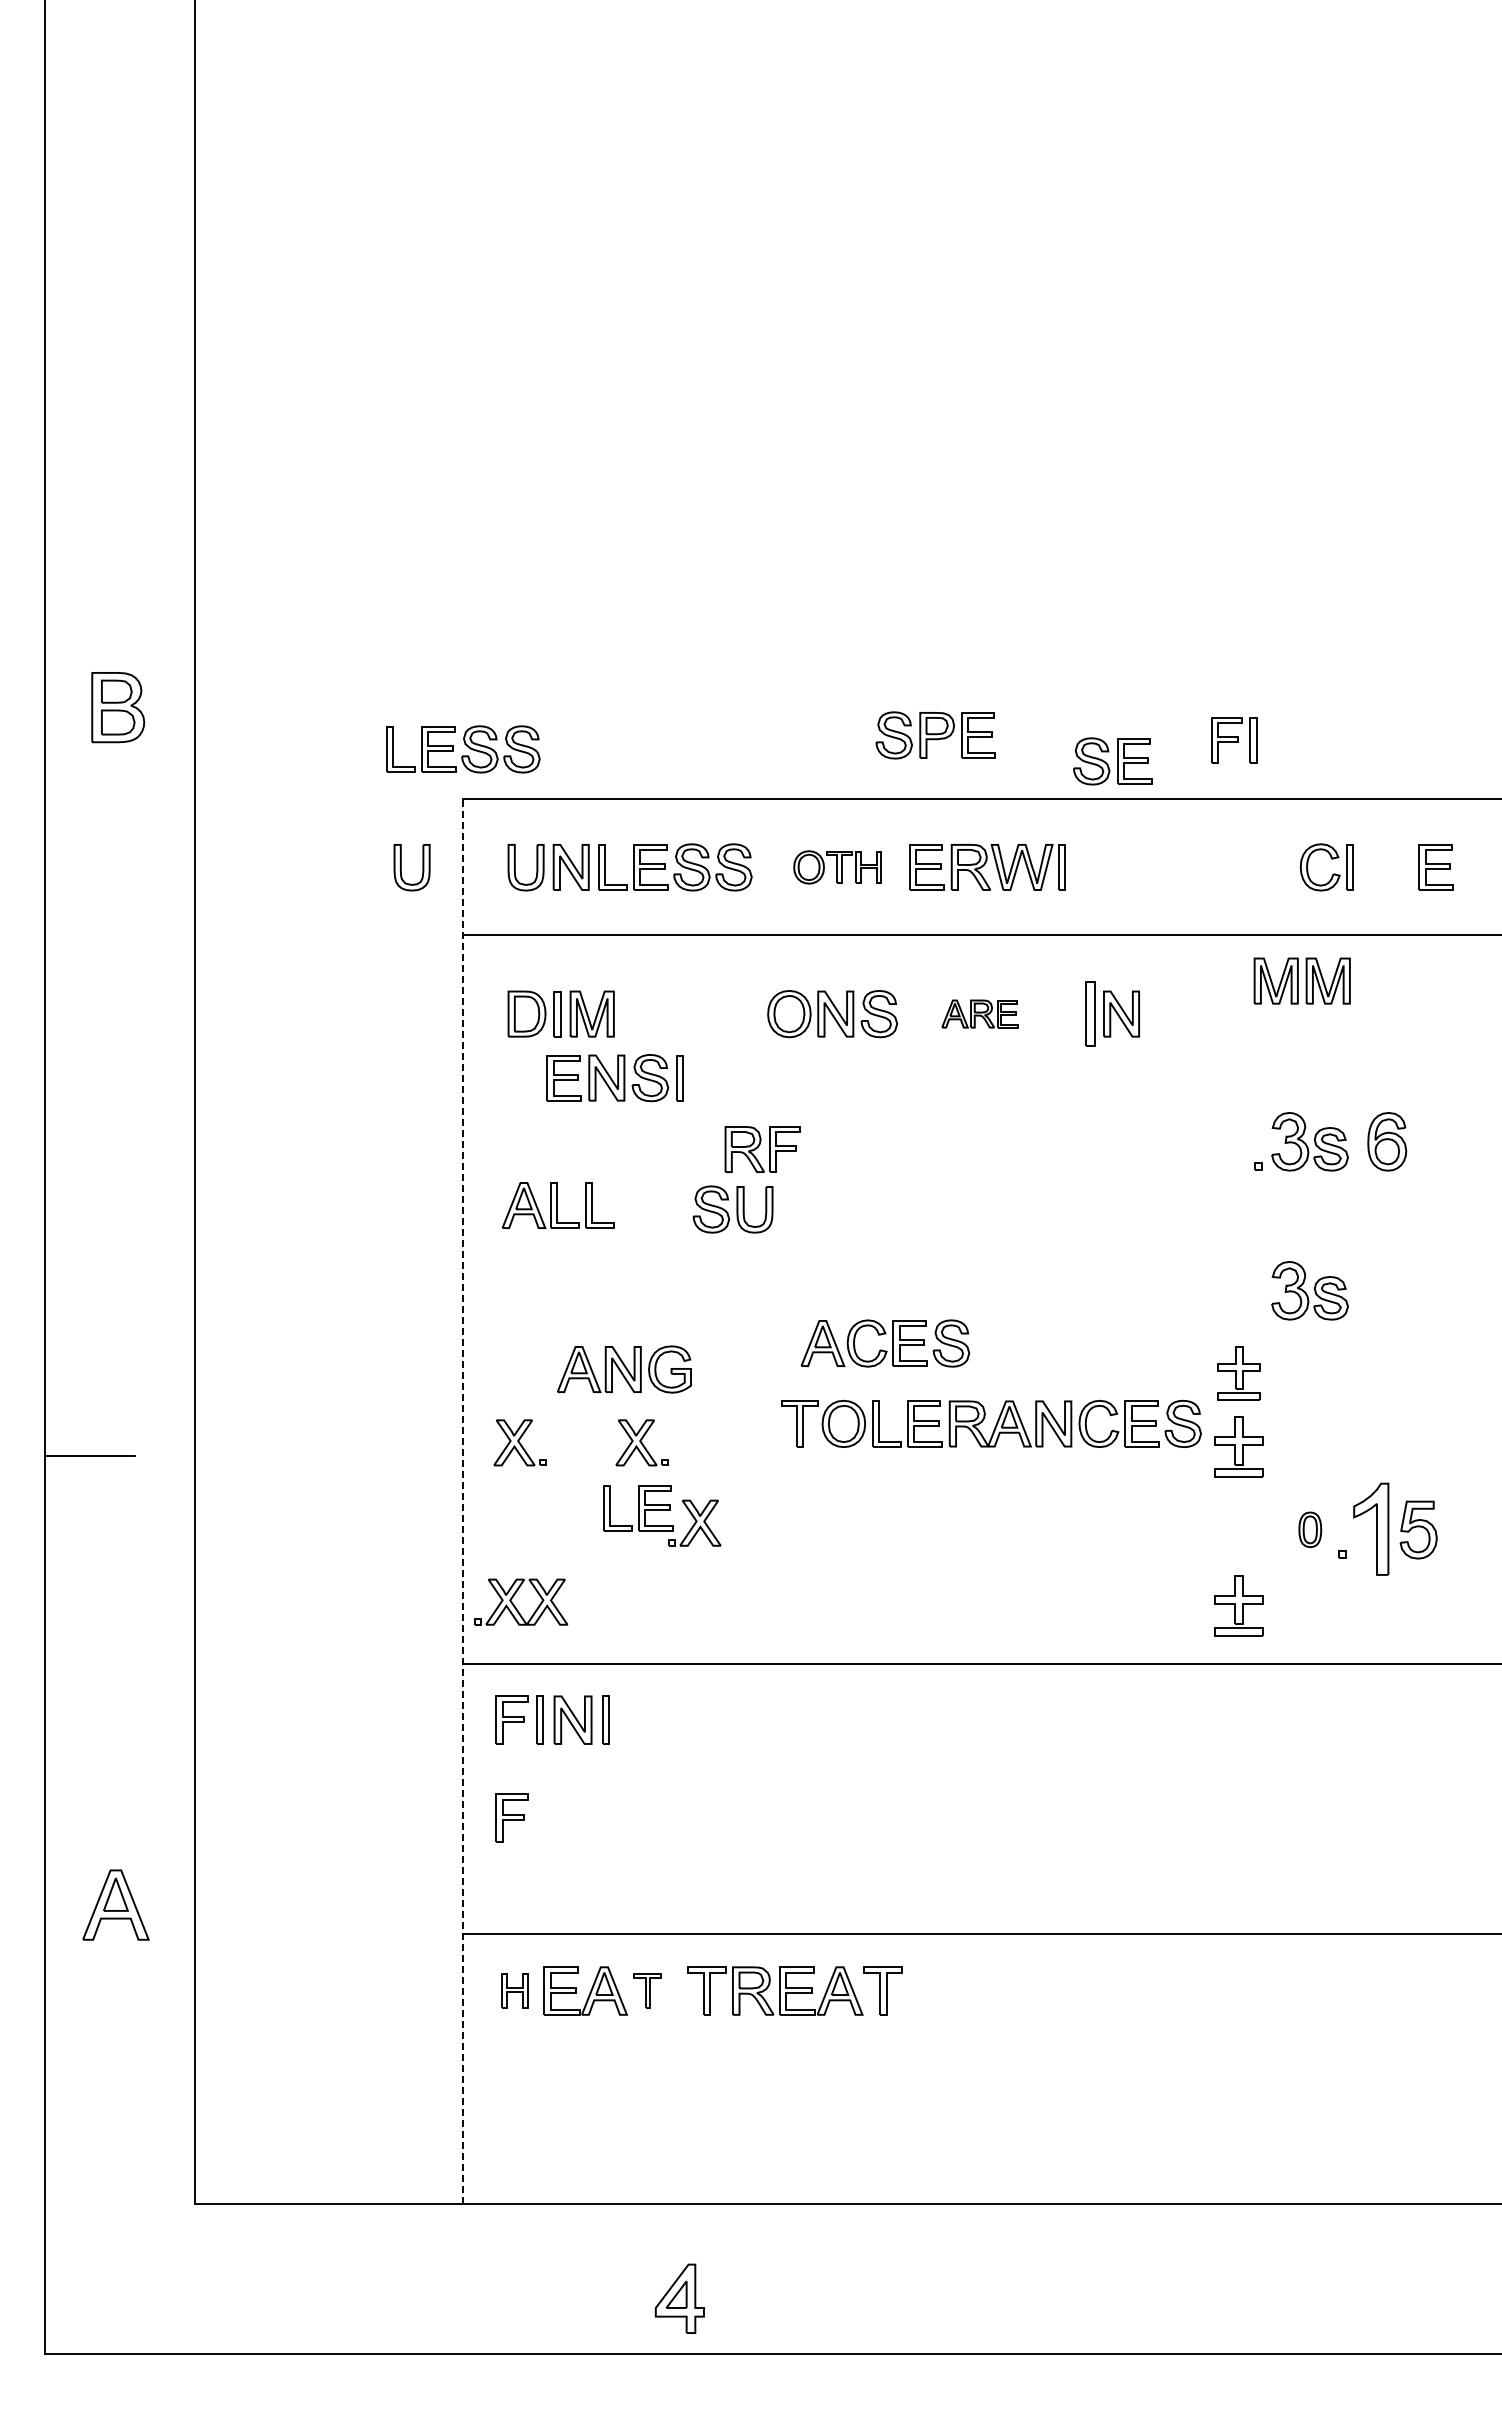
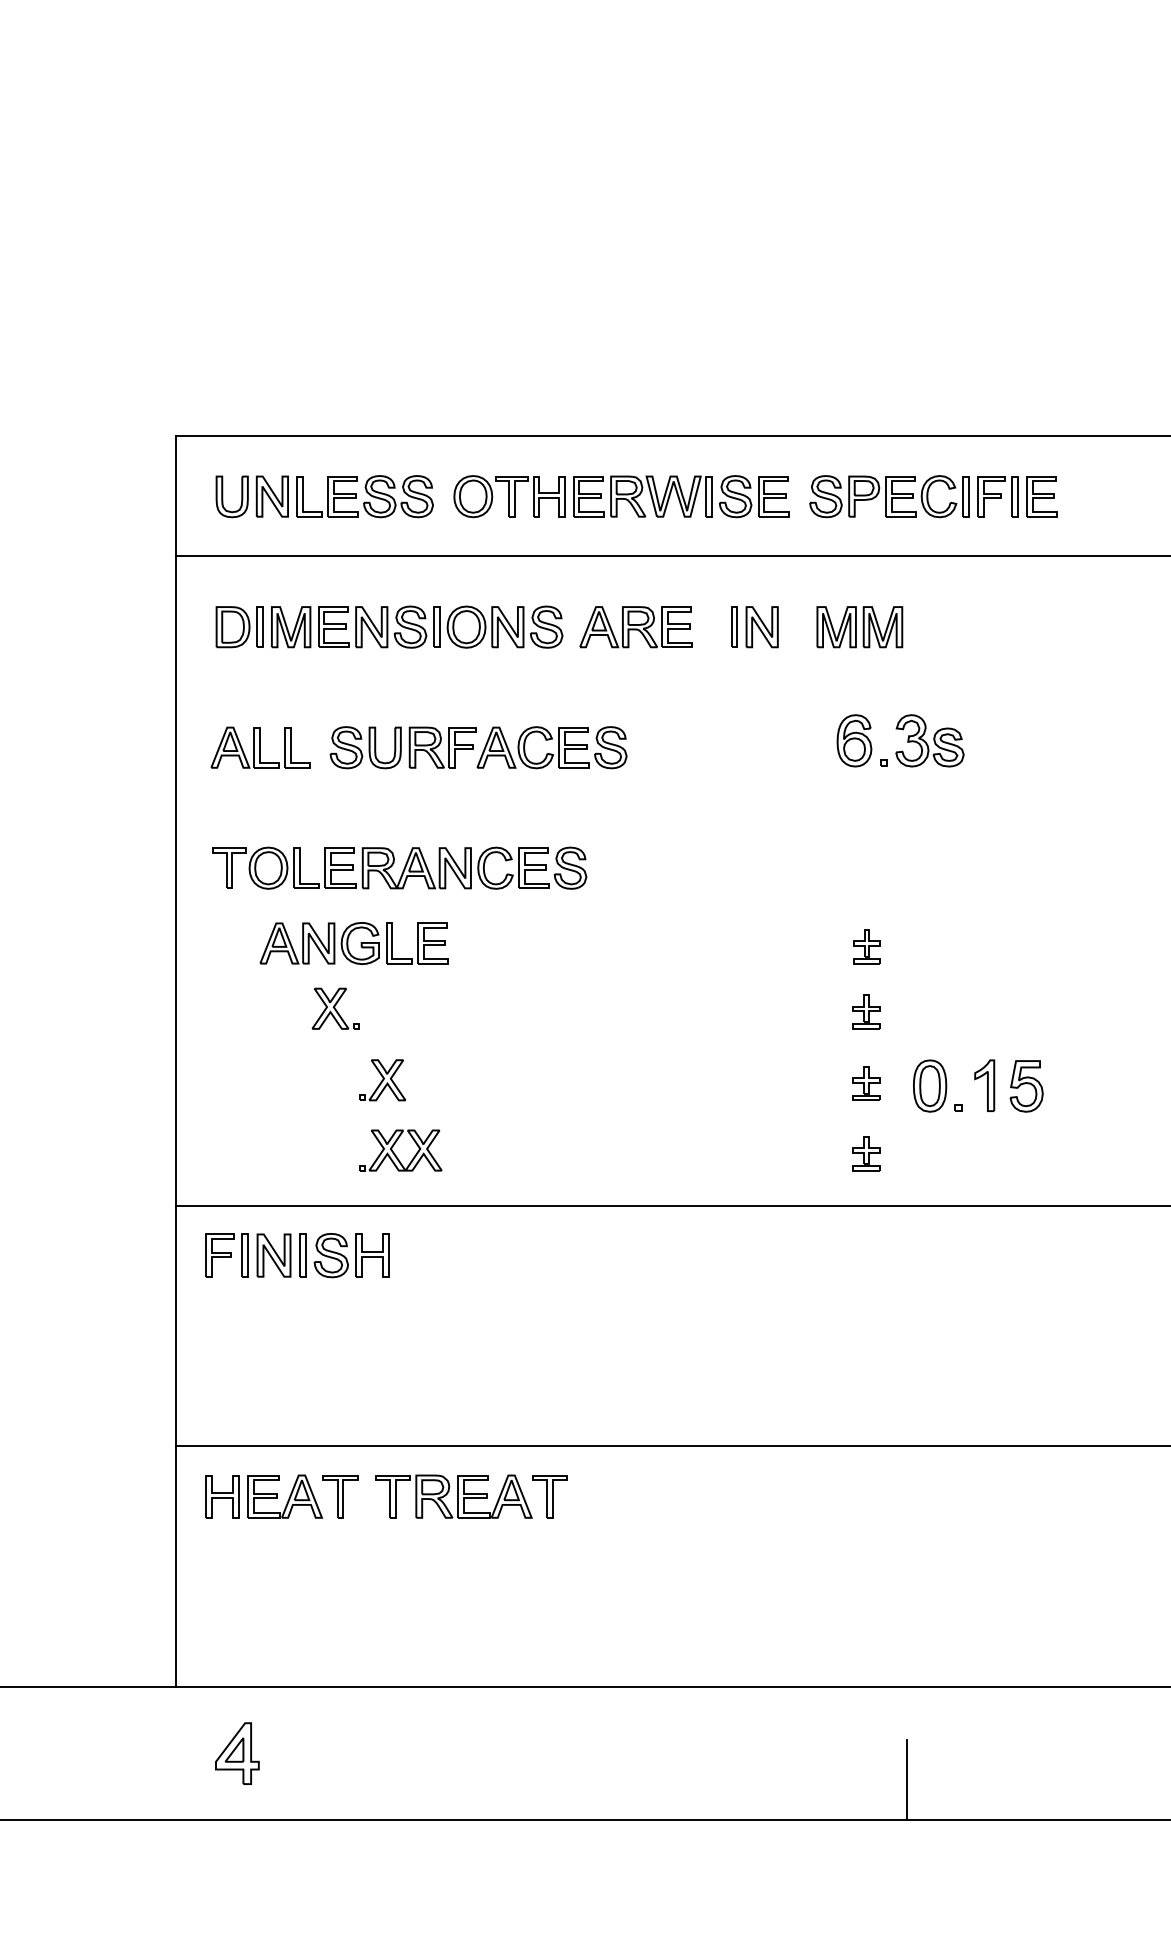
part: (935, 735) -> (862, 496), moved
part: (1234, 740) -> (998, 496), moved
part: (463, 749) -> (176, 391), removed
part: (1112, 761) -> (754, 496), moved
part: (401, 867) -> (121, 496), removed
part: (837, 867) -> (509, 496), size x1.43
part: (1301, 980) -> (859, 626), moved
part: (979, 1013) -> (635, 626), size x1.67
part: (1089, 1014) -> (733, 627), size x0.71
part: (614, 1078) -> (378, 627), moved
part: (1387, 1141) -> (854, 740), moved
part: (557, 1205) -> (260, 747), moved
part: (732, 1209) -> (365, 747), moved
part: (1309, 1290) -> (929, 873), removed
part: (882, 1349) -> (549, 753), moved
part: (1238, 1373) -> (866, 947), size x0.71
part: (991, 1423) -> (399, 867), moved
part: (519, 1442) -> (226, 1008), removed
part: (1238, 1446) -> (866, 1012), size x0.62
line: (462, 1501) -> (175, 1060), dashed -> solid
part: (638, 1508) -> (417, 943), moved
part: (1238, 1526) -> (866, 1083), added
part: (1310, 1529) -> (930, 1085), size x1.67
part: (1371, 1529) -> (984, 1085), size x0.62
part: (514, 1604) -> (394, 1152), moved
part: (1238, 1605) -> (866, 1153), size x0.62
part: (659, 1719) -> (350, 1254), added
part: (511, 1817) -> (219, 1342), removed
part: (514, 1990) -> (221, 1496), size x1.43
part: (647, 1990) -> (340, 1496), size x1.43
part: (679, 2298) -> (237, 1753), moved
line: (1284, 2309) -> (907, 1780), added

